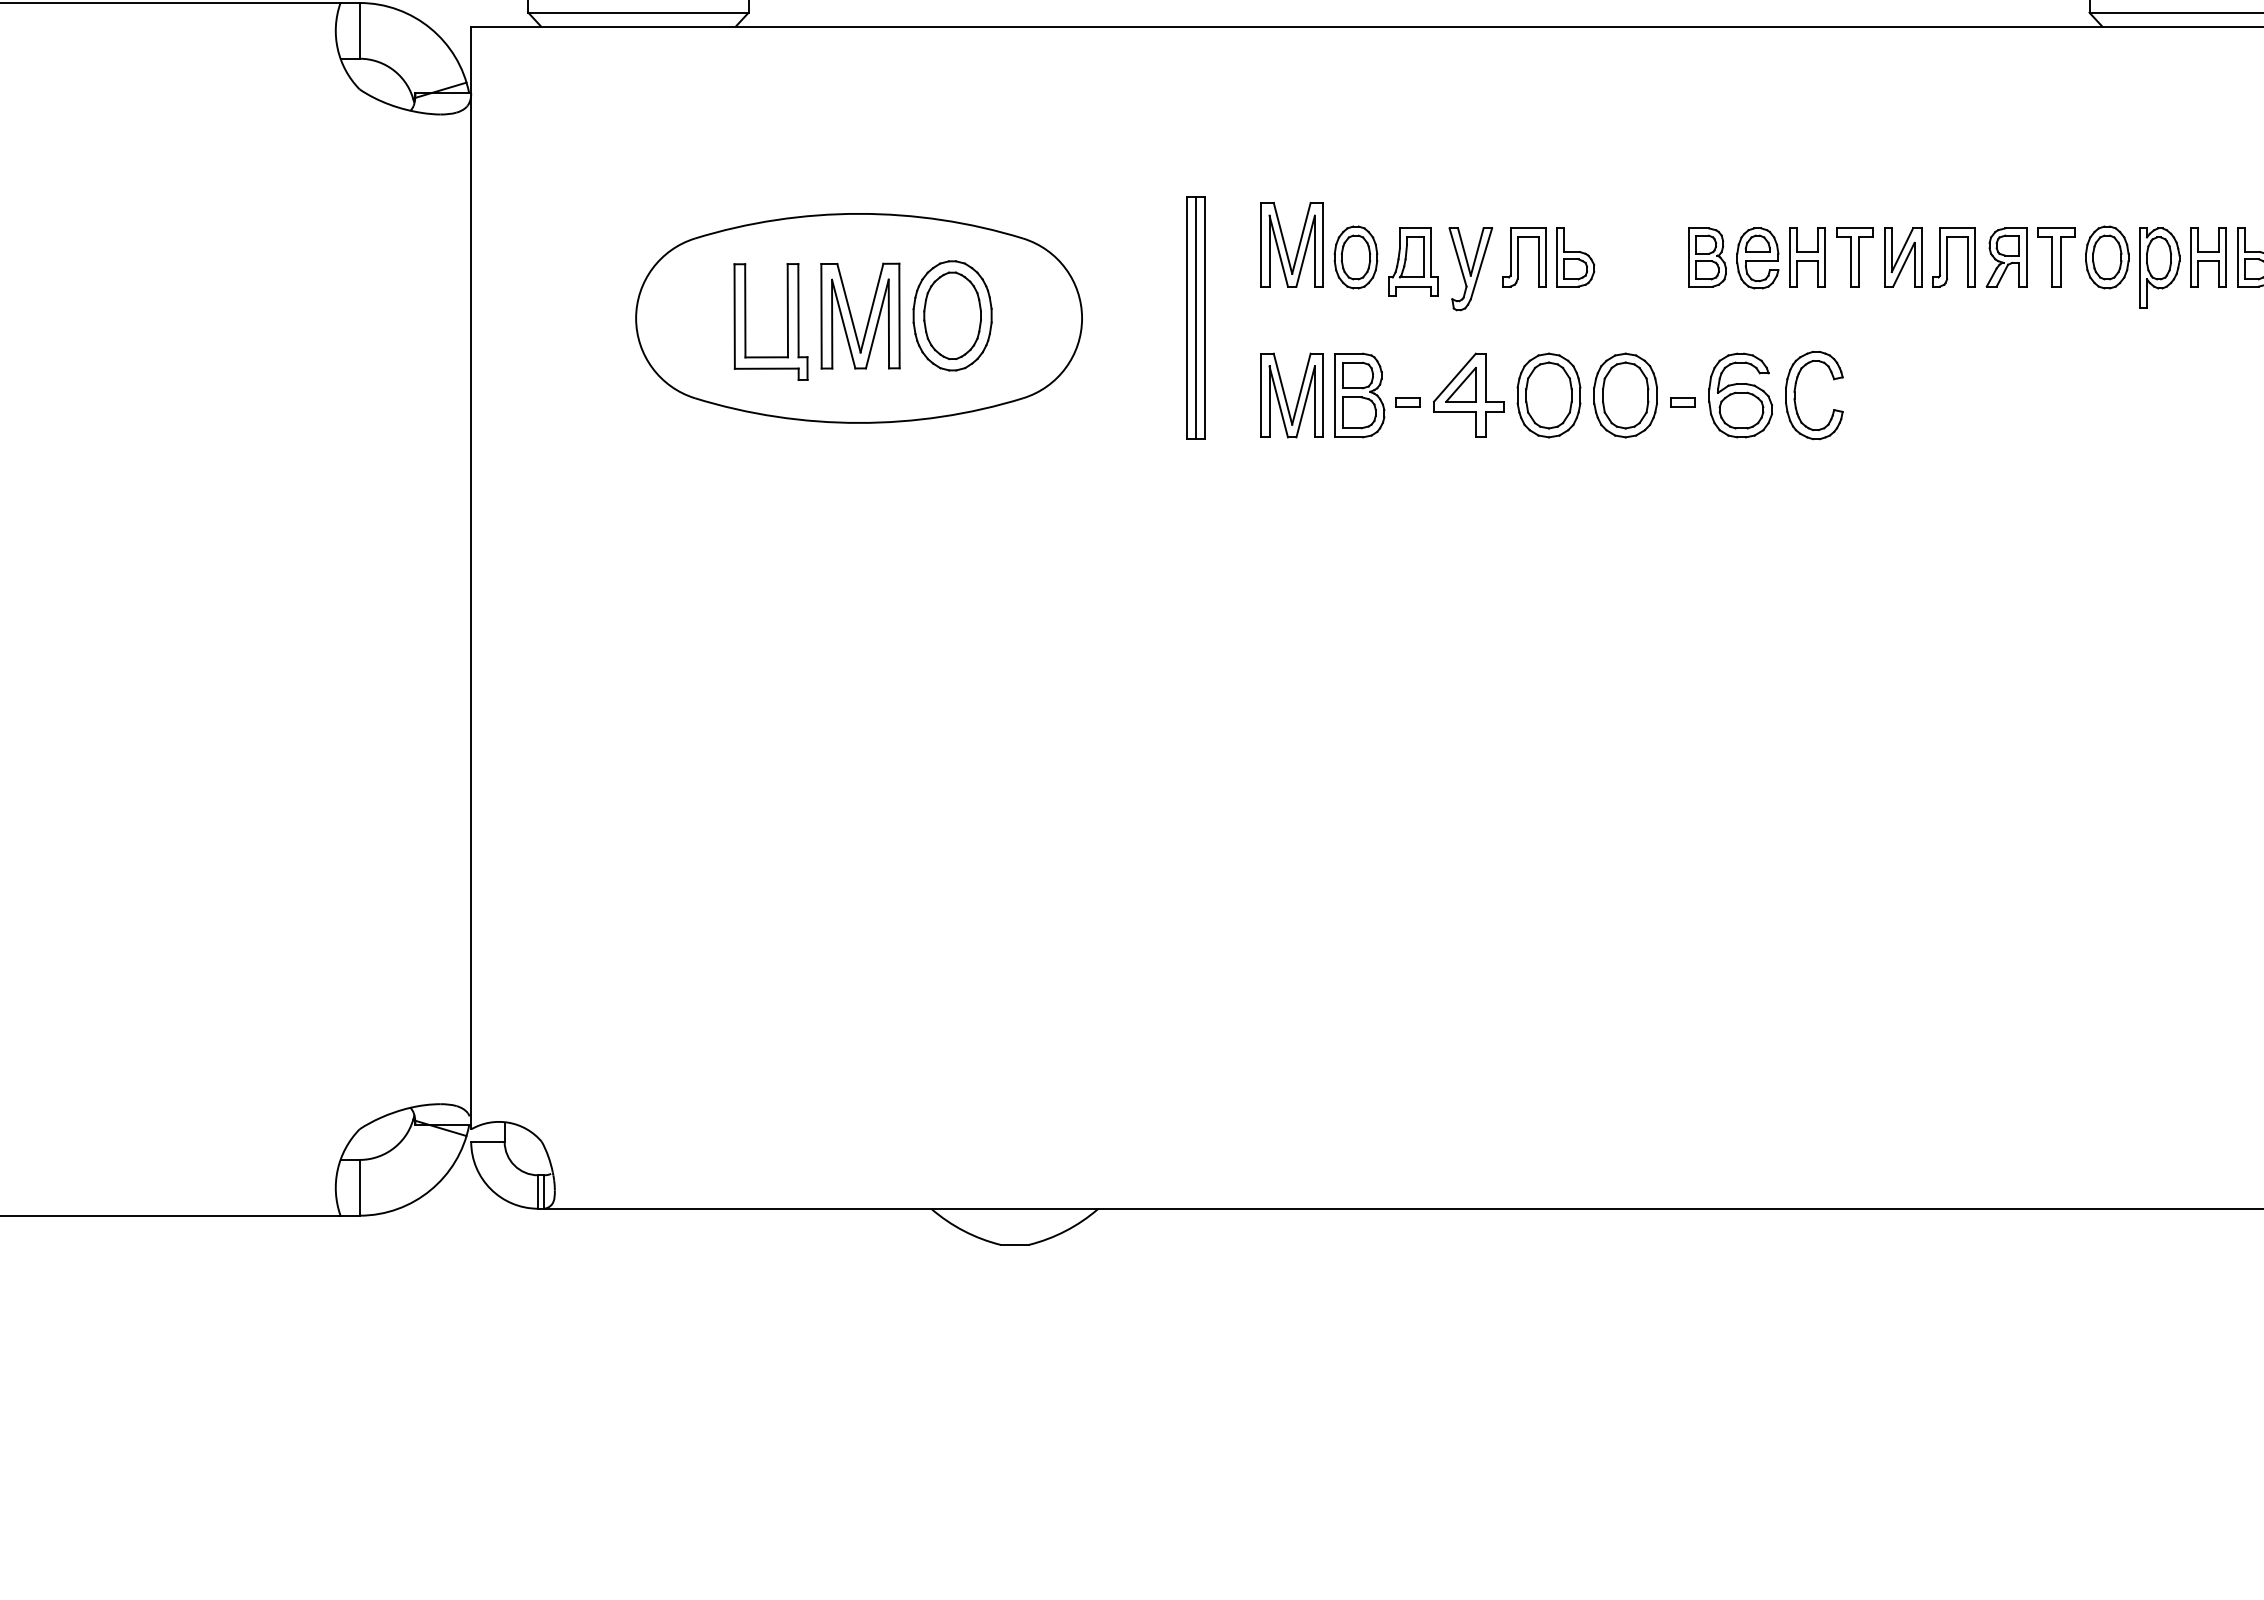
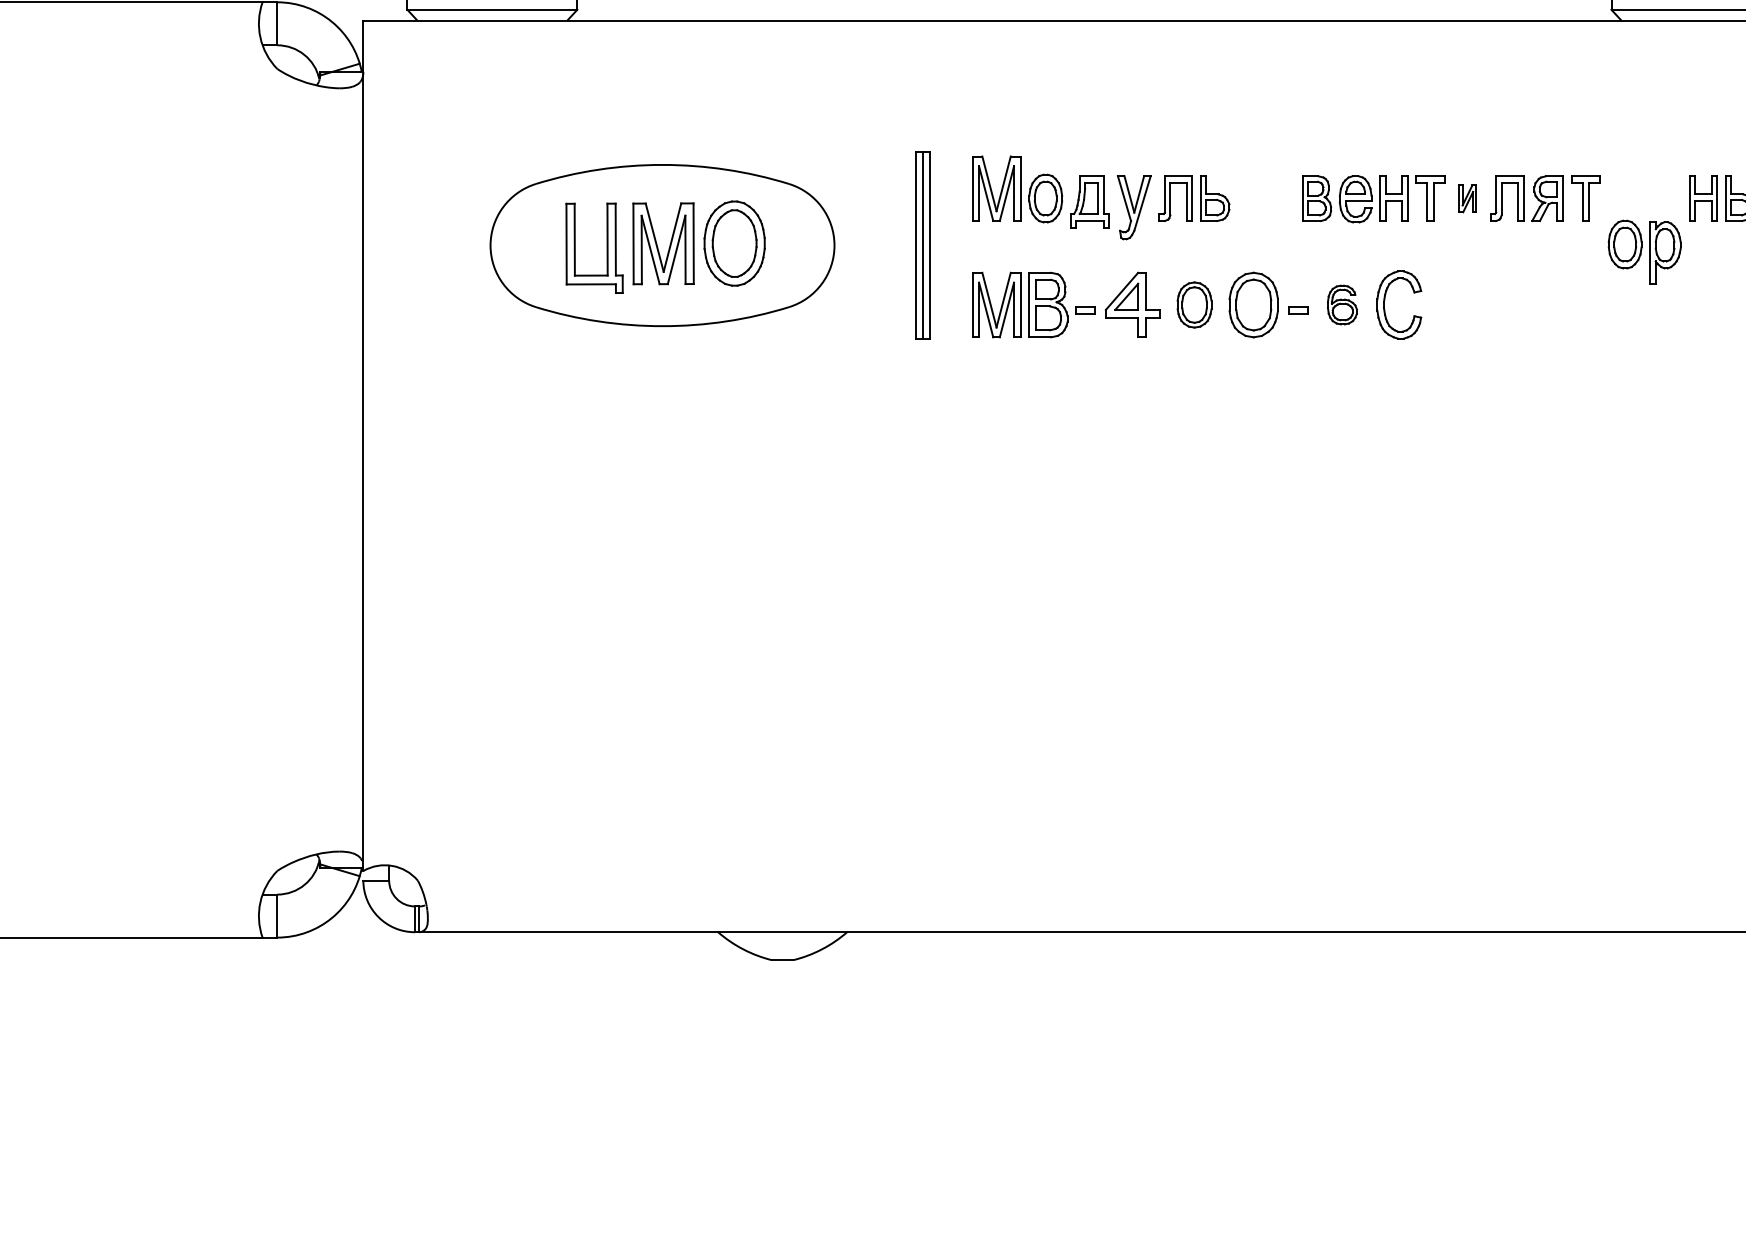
part: (1902, 257) -> (1467, 198), size x0.6
part: (2132, 266) -> (1644, 251), moved
part: (1548, 394) -> (1194, 304), size x0.7
part: (1740, 394) -> (1342, 304), size x0.6

